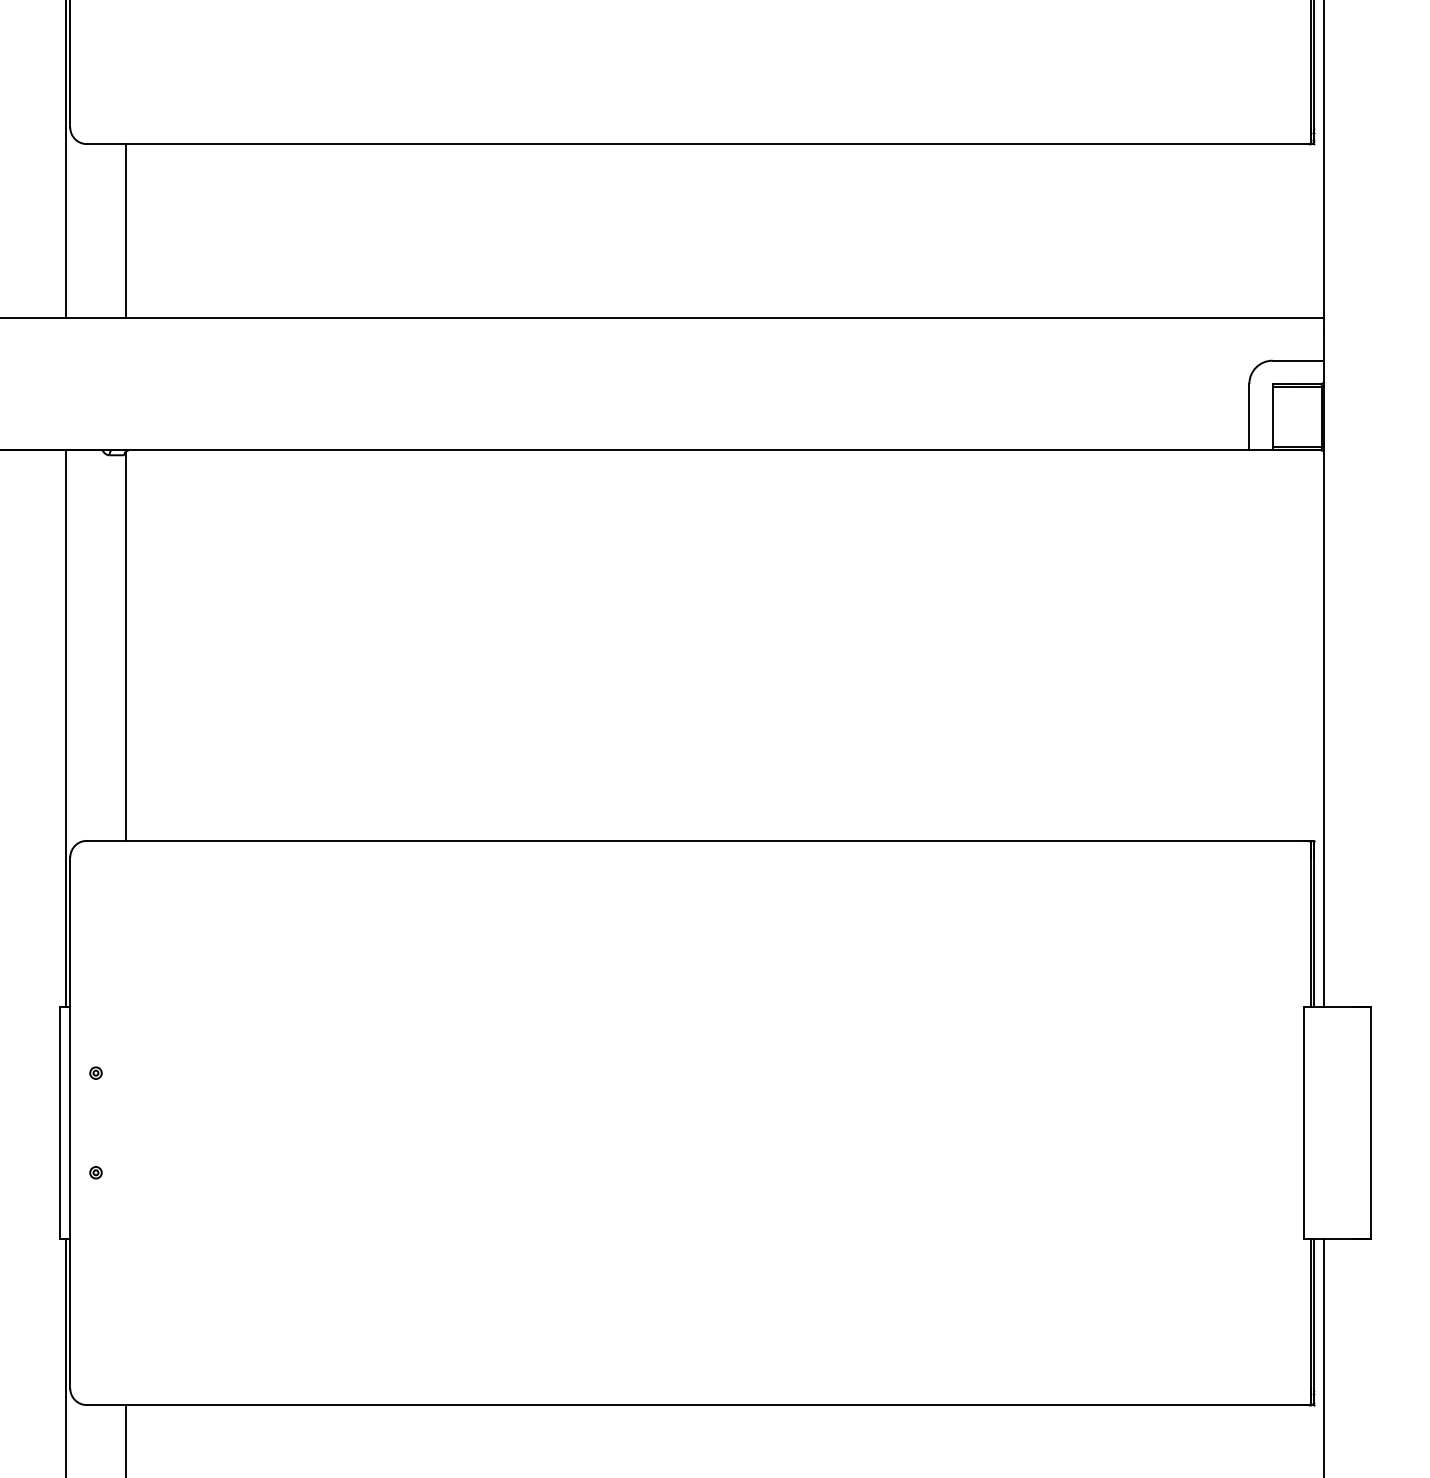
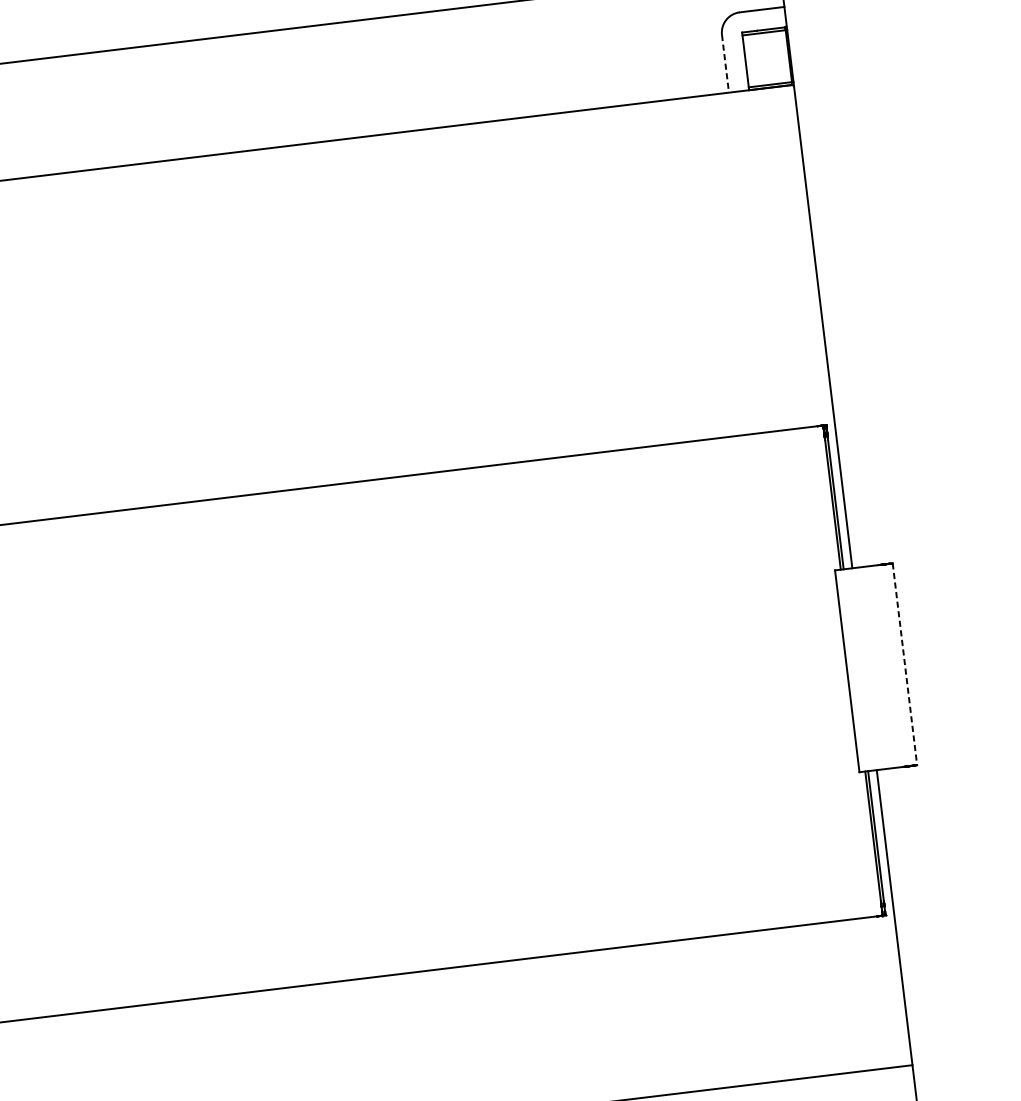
line: (1249, 417) -> (725, 64), solid -> dashed
line: (1370, 1123) -> (904, 664), solid -> dashed

